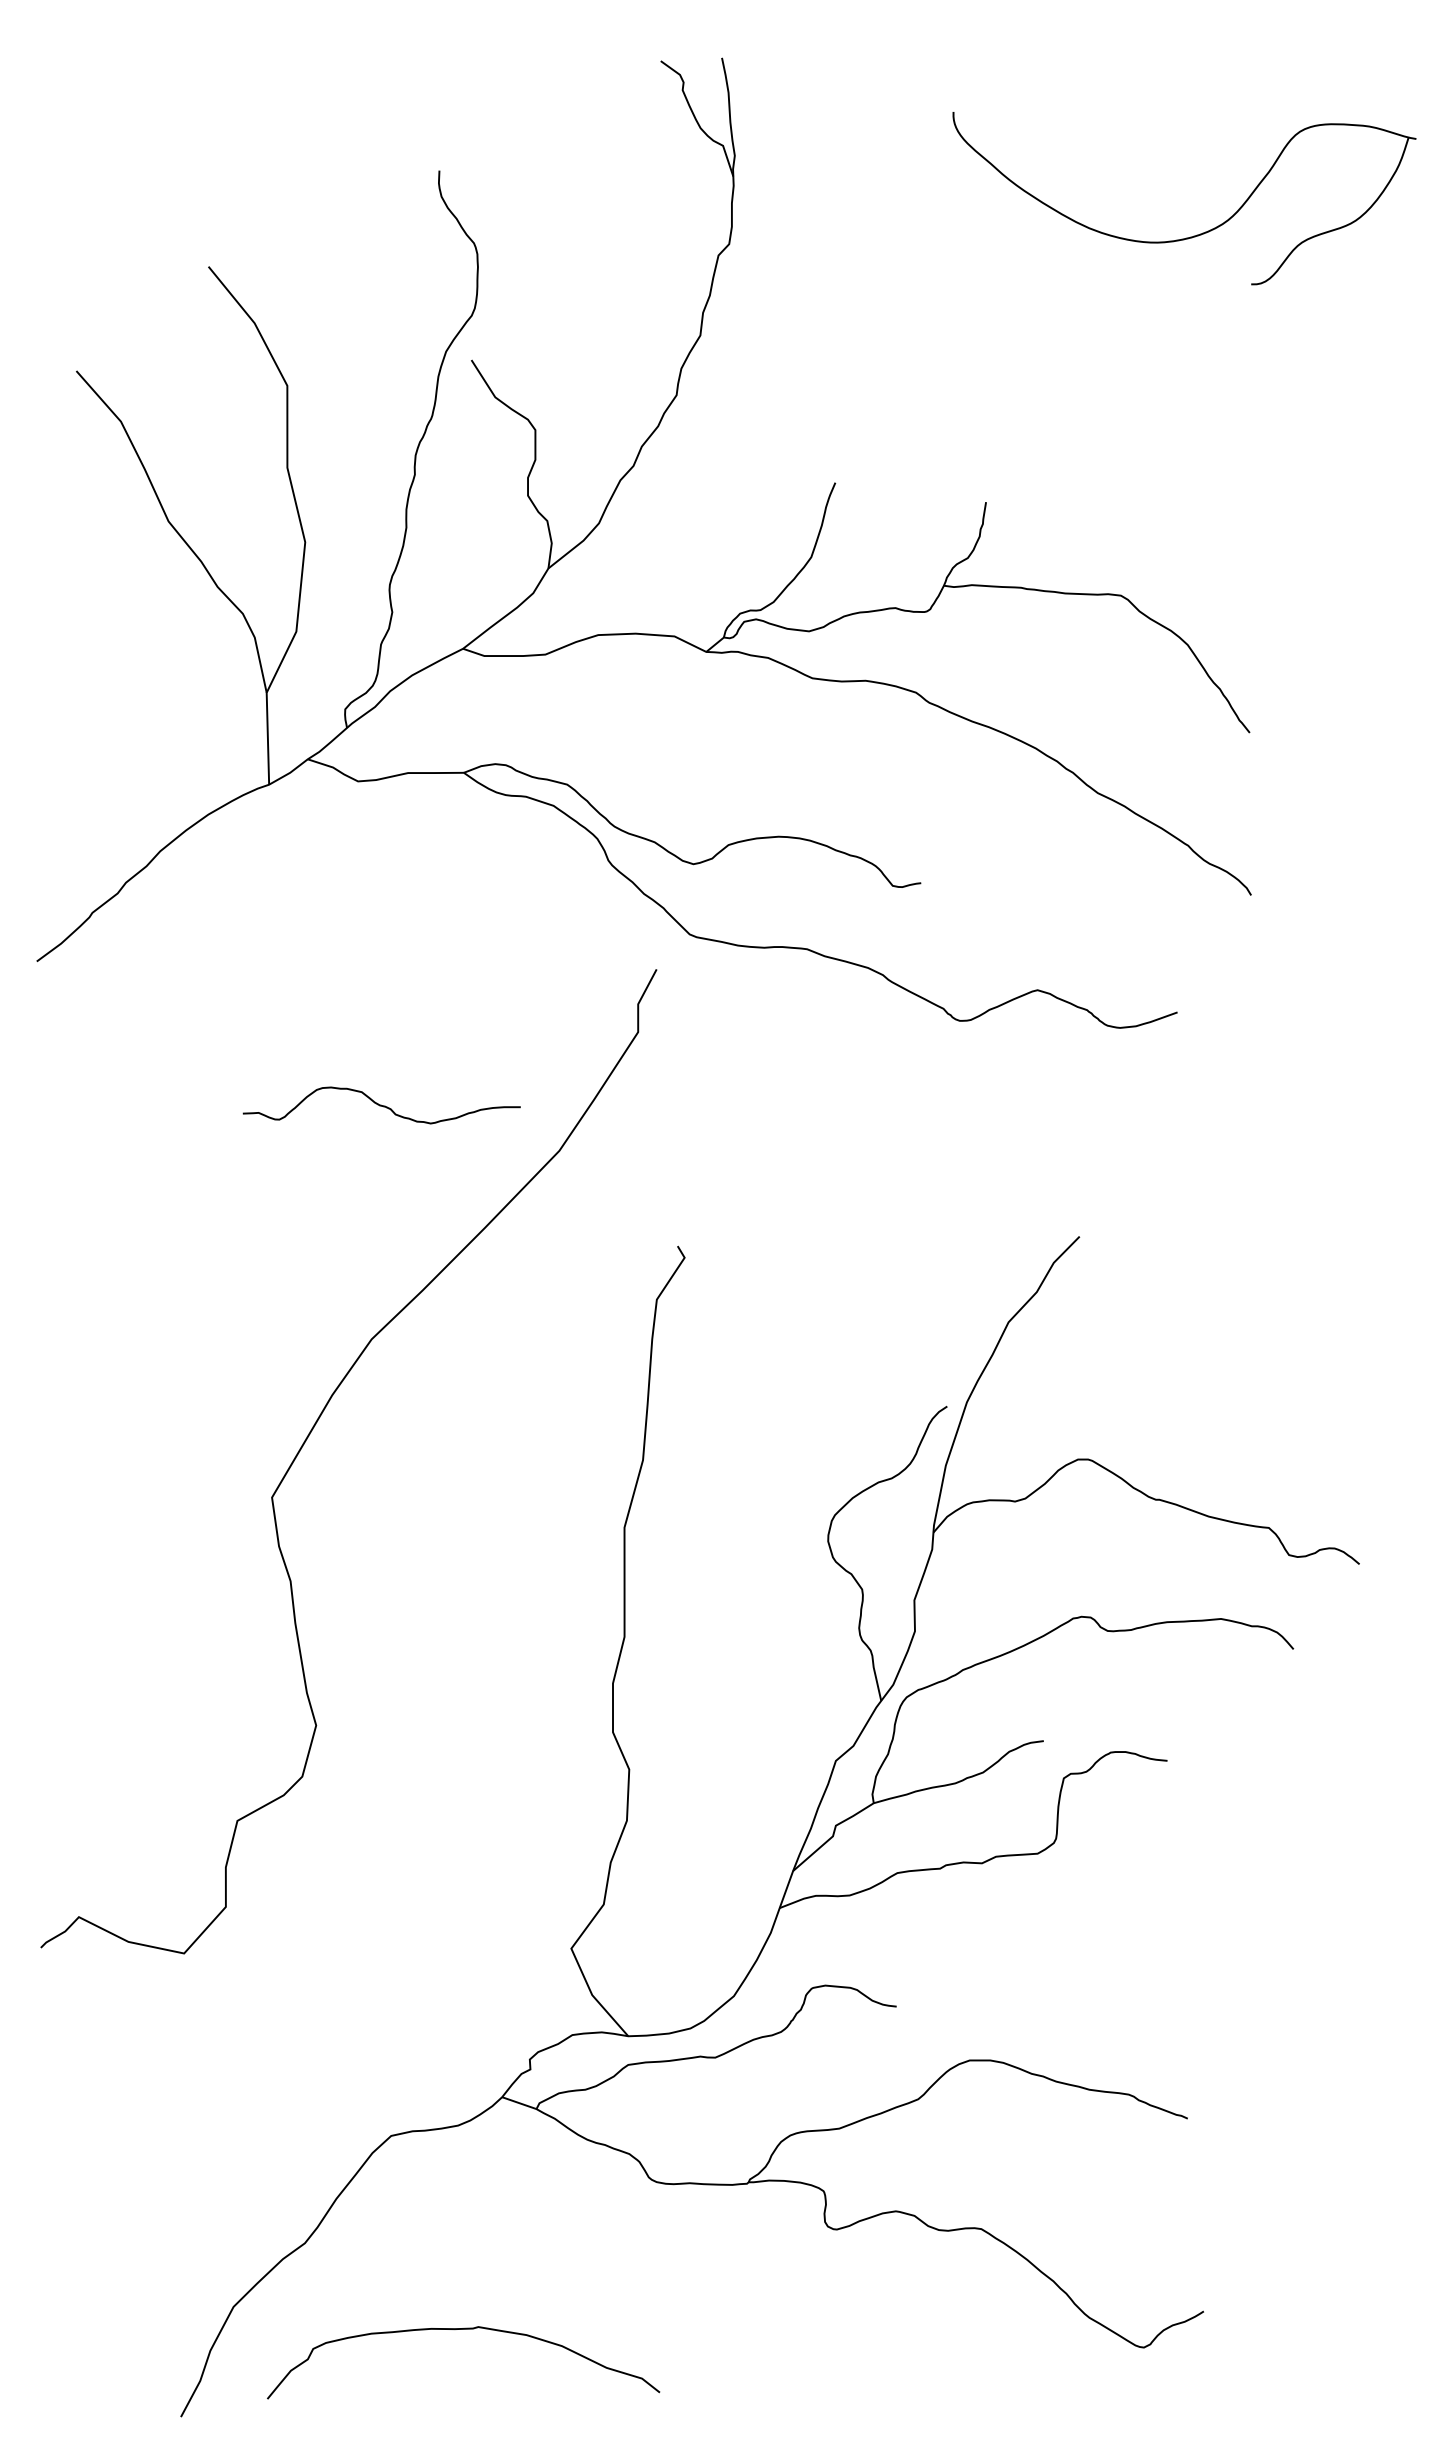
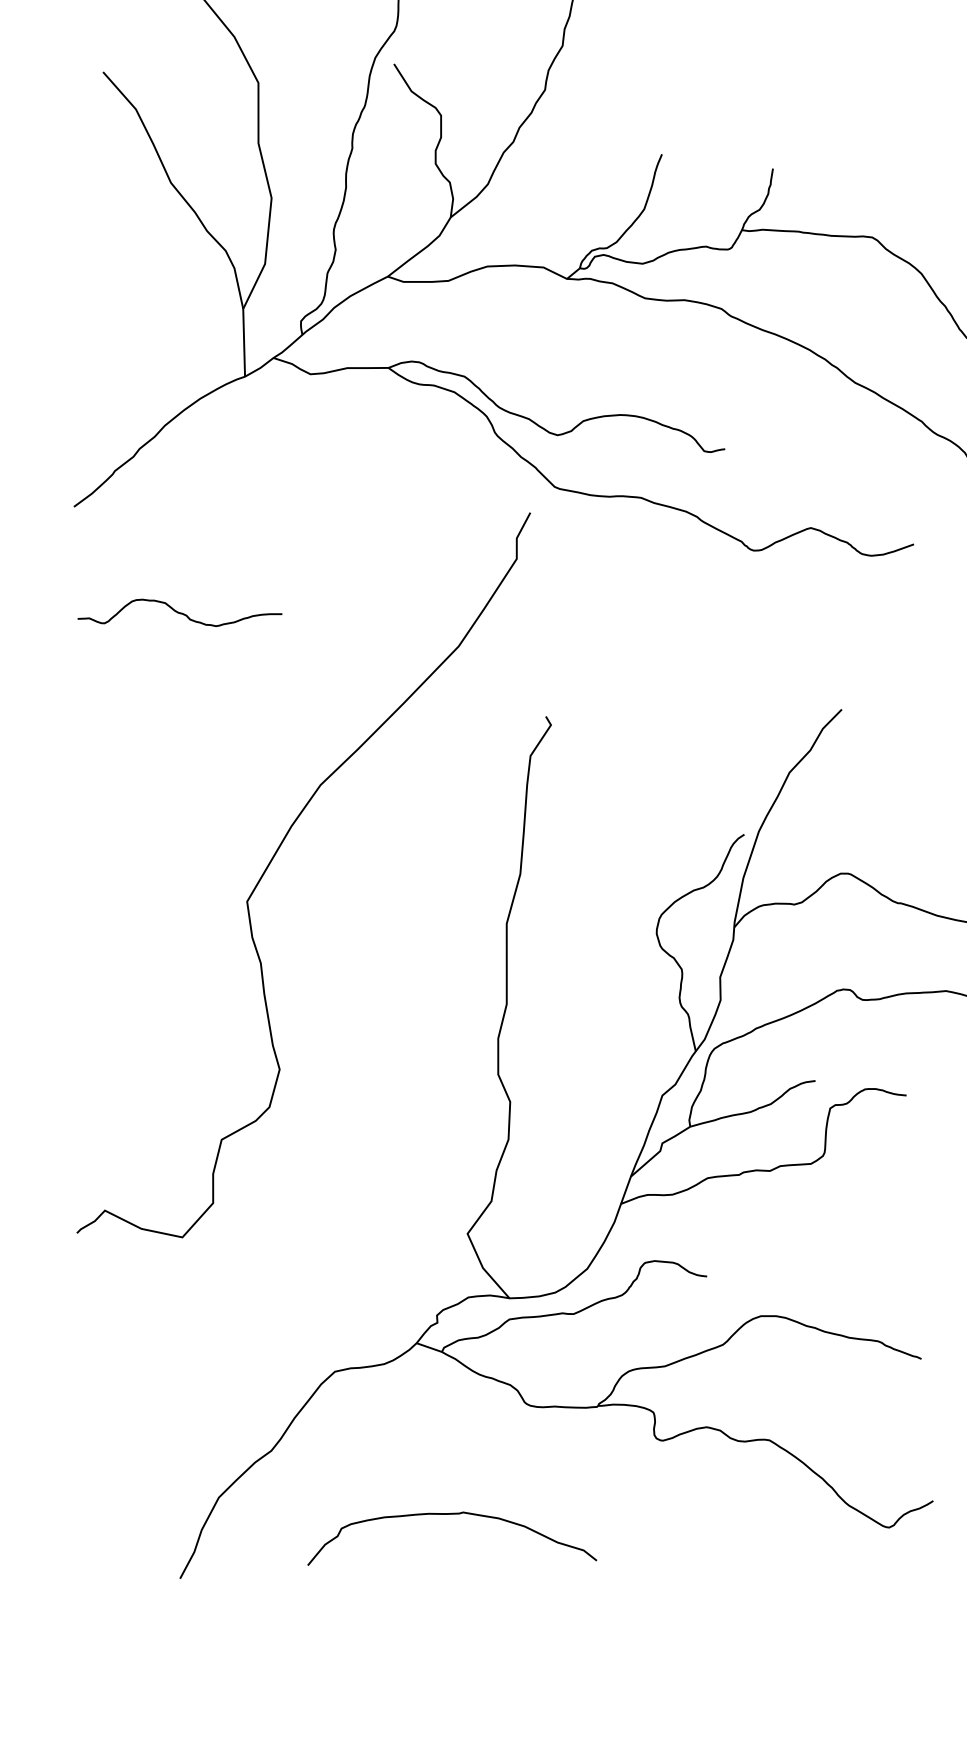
curve: (381, 1105) -> (179, 612), moved
curve: (463, 2329) -> (452, 1514), moved

